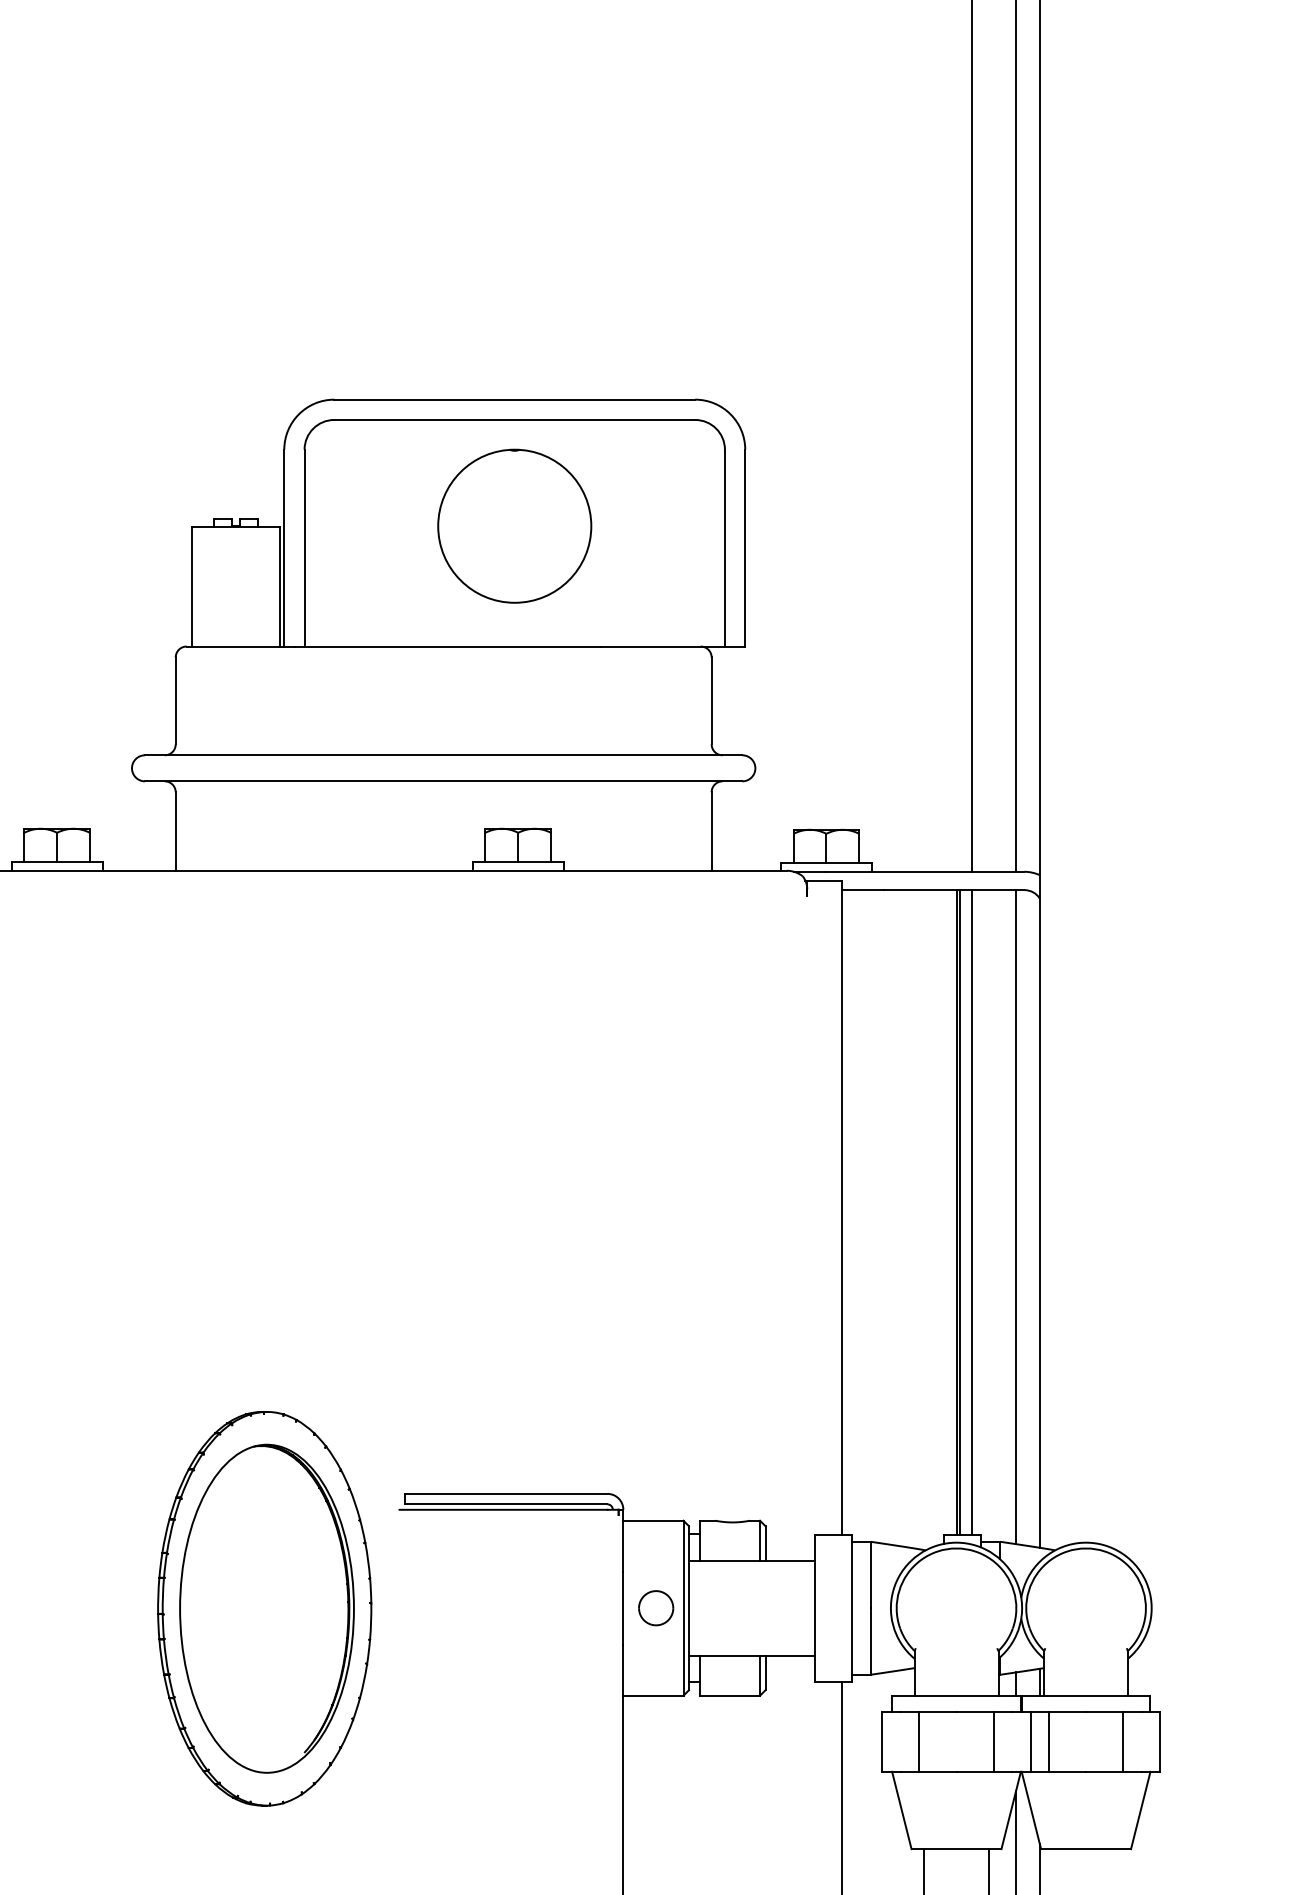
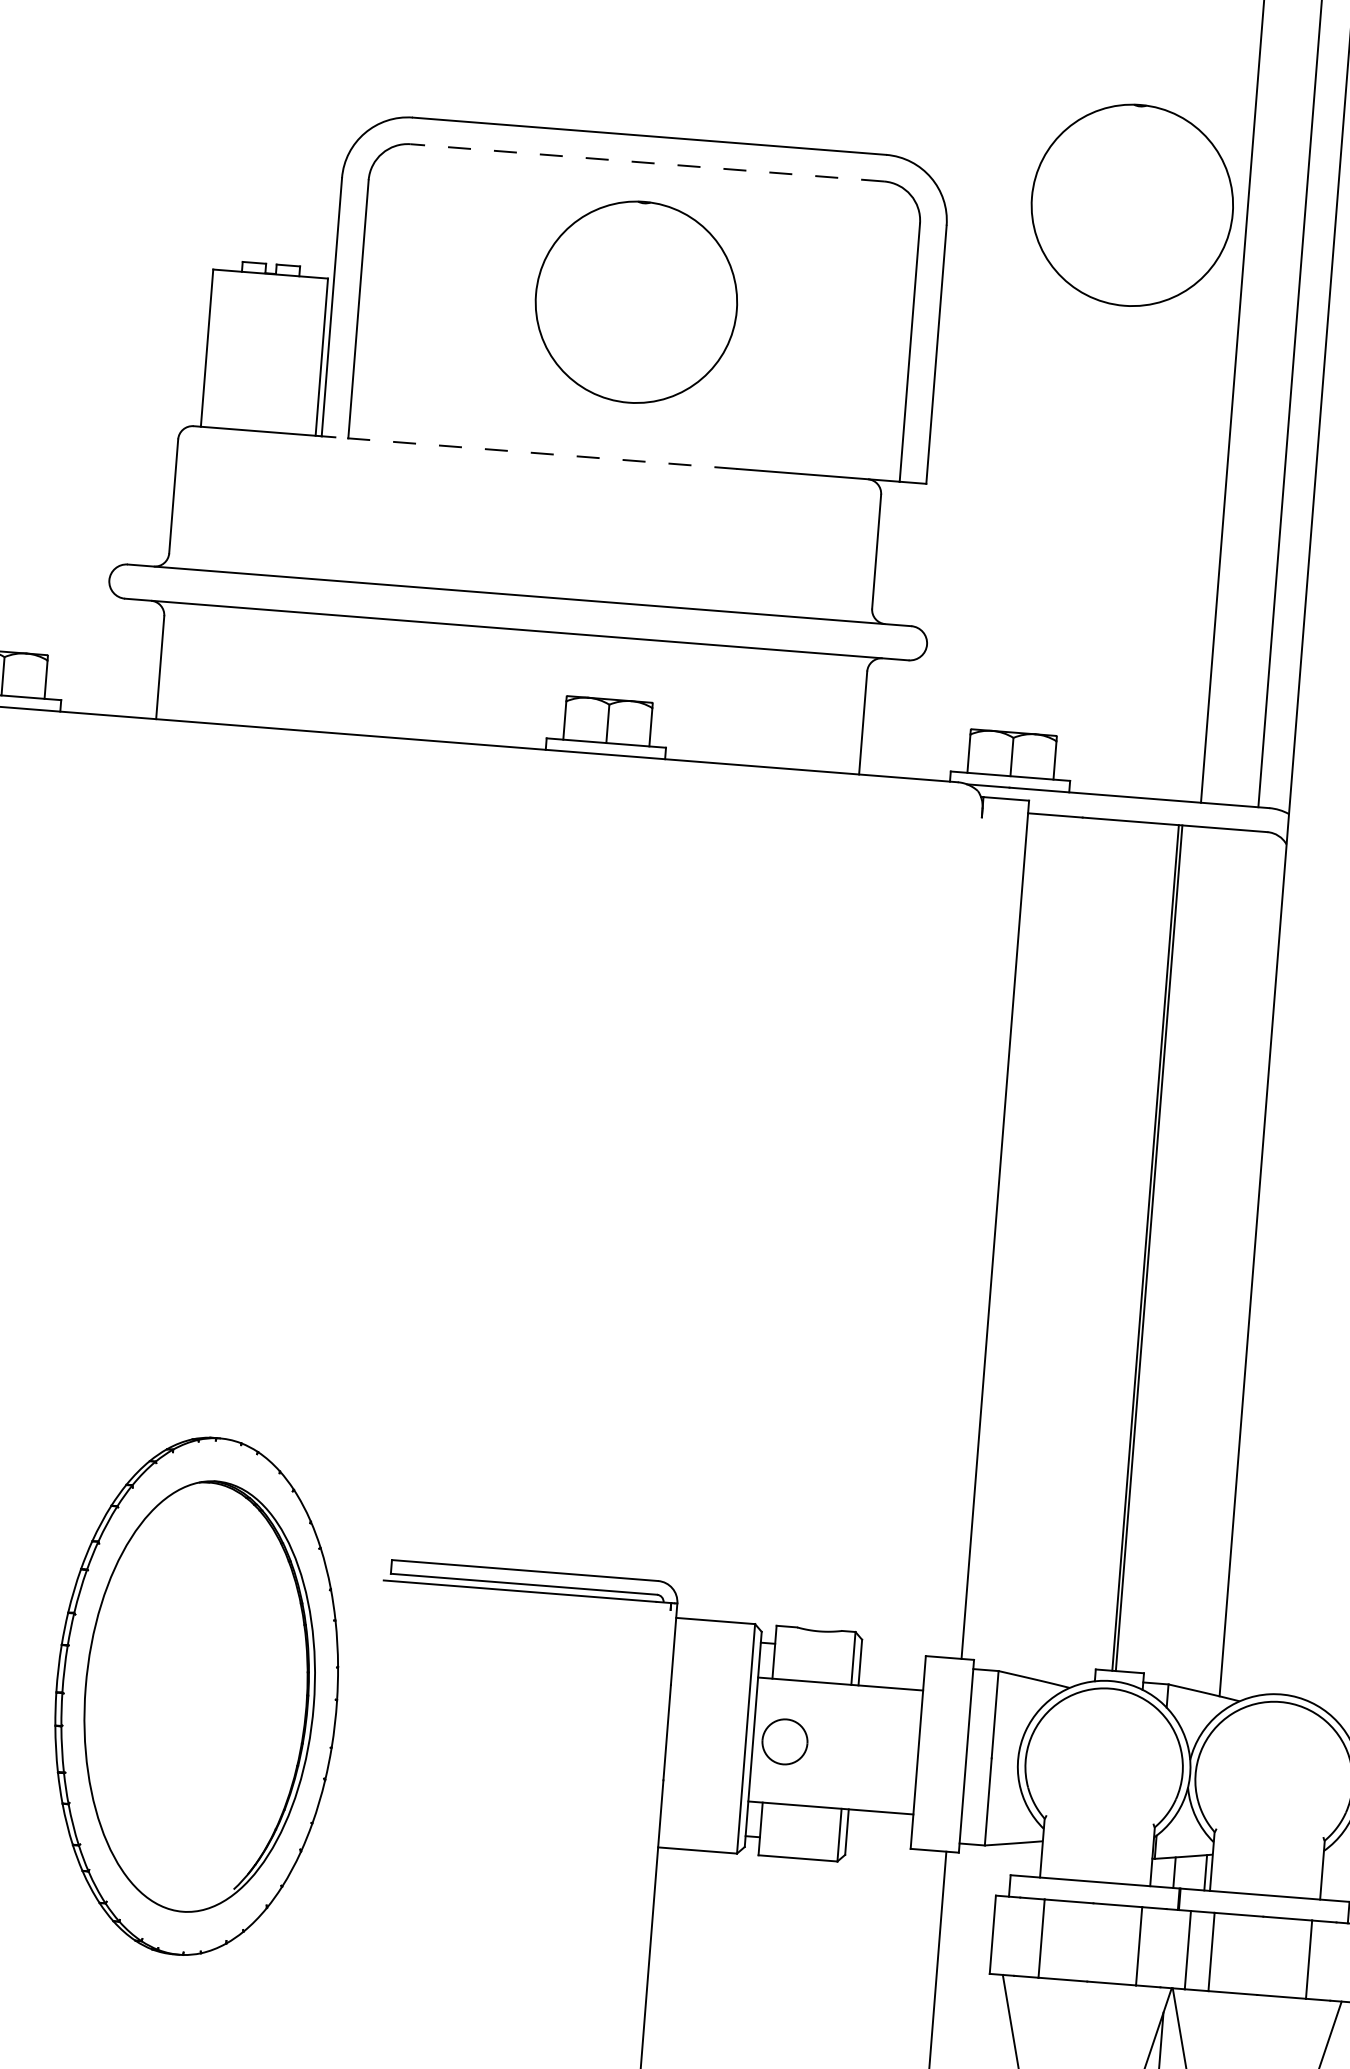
line: (514, 419) -> (647, 162), solid -> dashed
circle: (884, 422) -> (1132, 204), added
line: (447, 646) -> (535, 453), solid -> dashed
line: (972, 1212) -> (1165, 1249), removed
line: (1016, 1217) -> (1223, 1260), removed
part: (656, 1608) -> (785, 1742), moved

